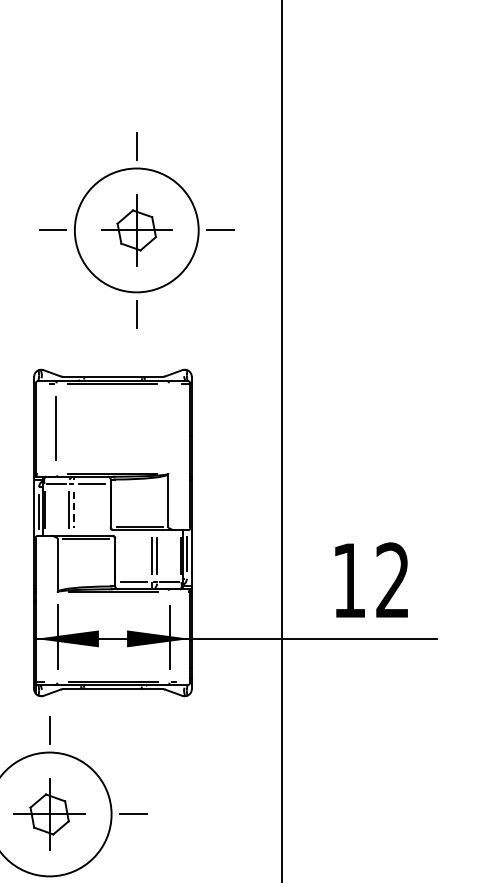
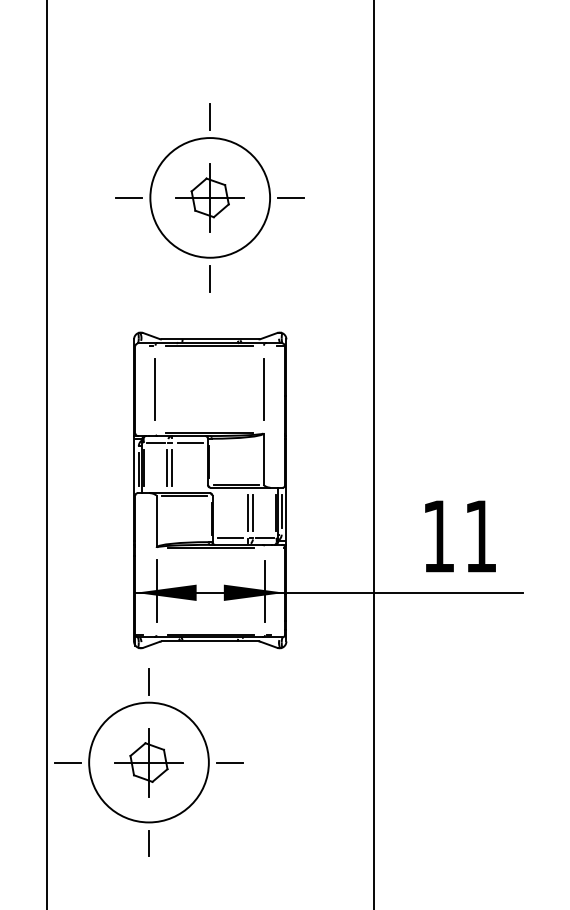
part: (136, 230) -> (209, 197), moved
line: (168, 428) -> (263, 389), added
line: (73, 510) -> (172, 468), dashed -> solid
text: (391, 579) -> (479, 535), 12 -> 11

